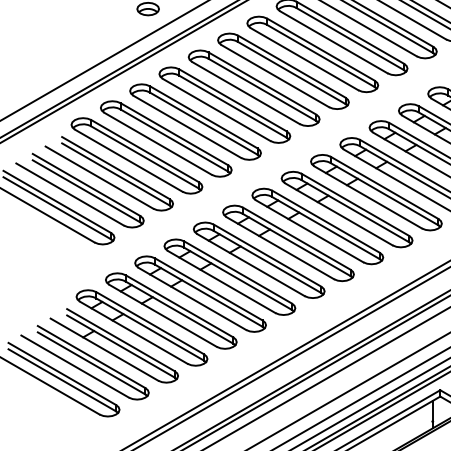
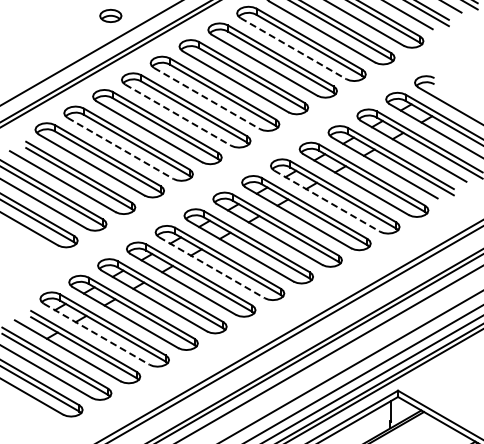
line: (333, 42) -> (293, 48), solid -> dashed
line: (246, 93) -> (207, 98), solid -> dashed
line: (217, 110) -> (178, 115), solid -> dashed
line: (158, 143) -> (120, 148), solid -> dashed
line: (368, 197) -> (327, 201), solid -> dashed
line: (251, 264) -> (212, 267), solid -> dashed
line: (134, 333) -> (97, 334), solid -> dashed

